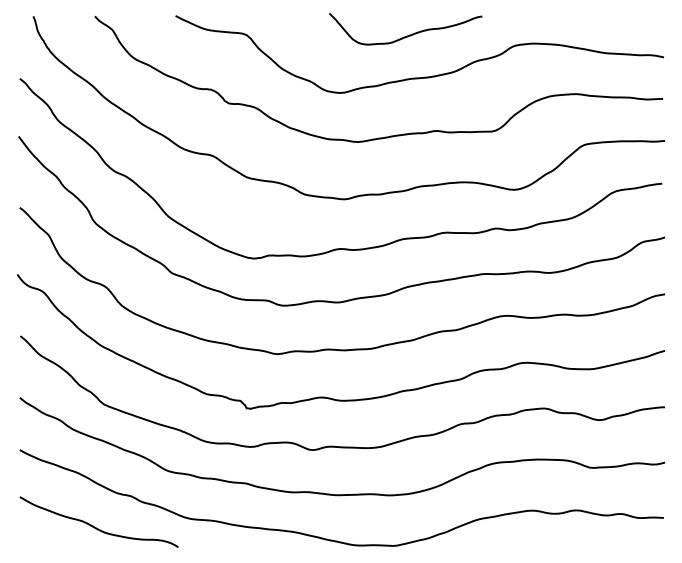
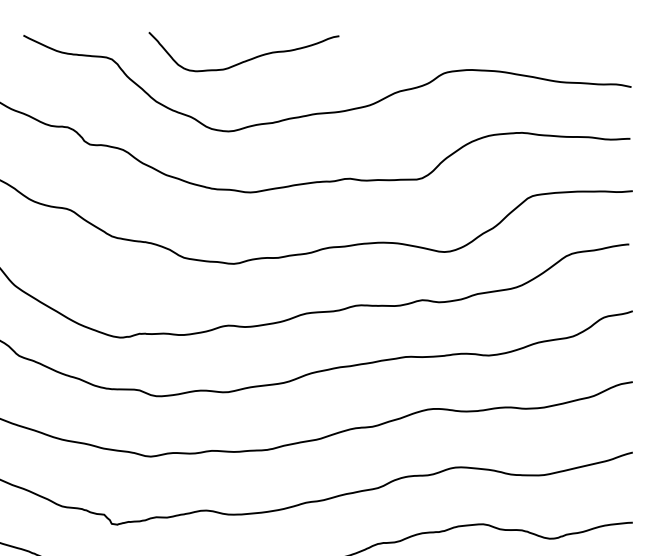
curve: (406, 35) -> (244, 59), moved

